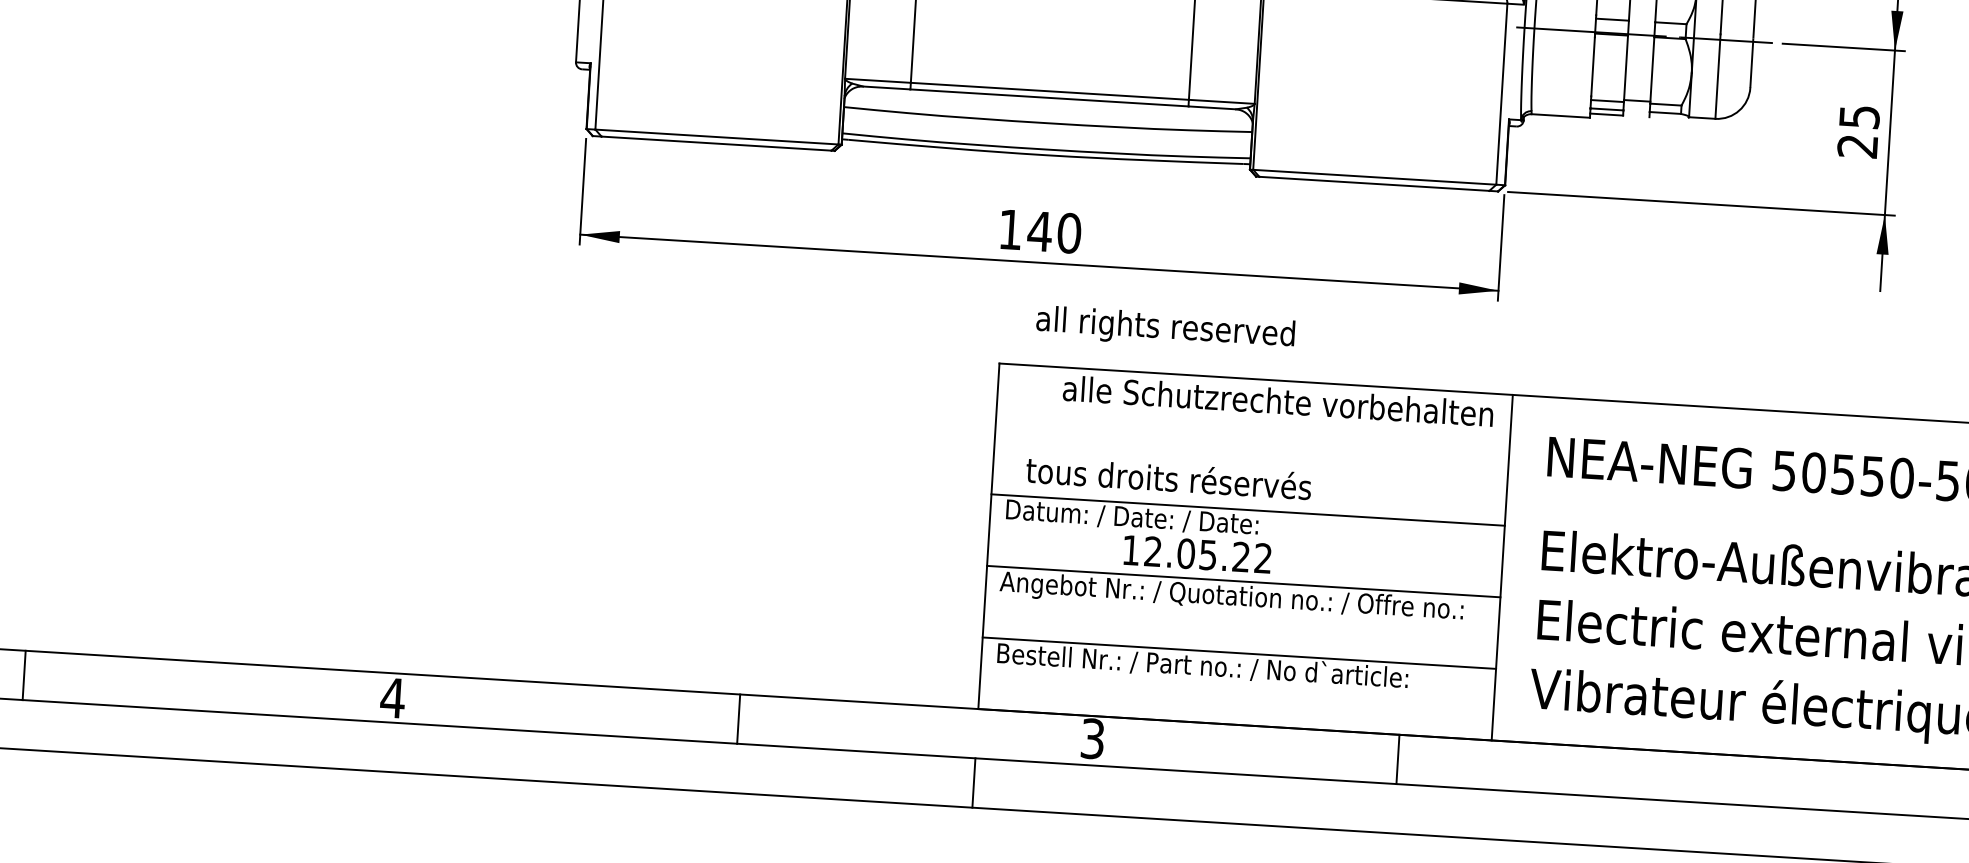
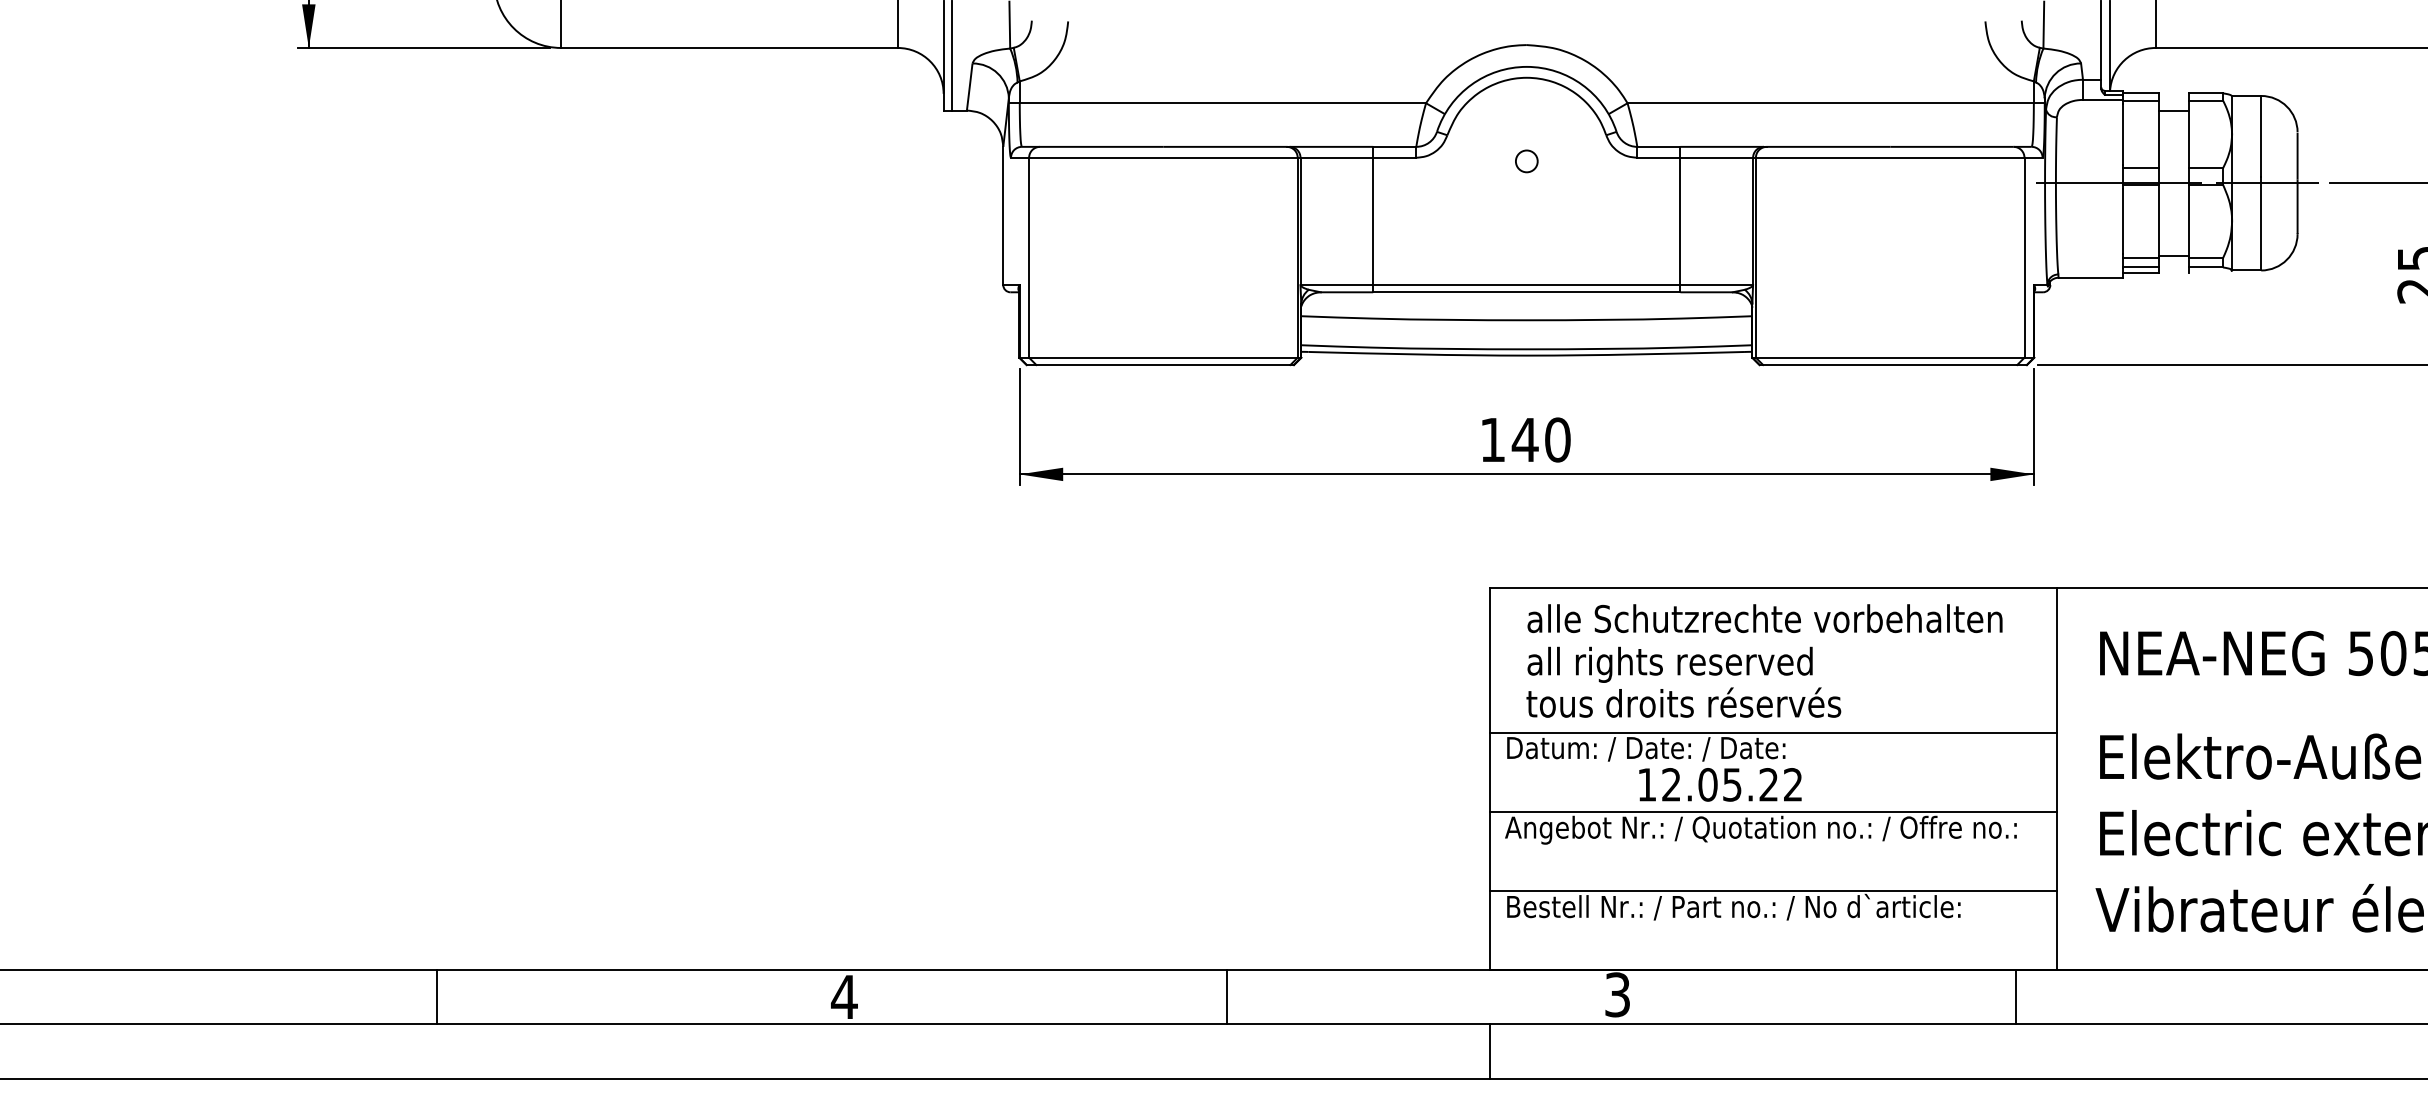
text: (1165, 328) -> (1669, 664), moved
text: (1277, 400) -> (1764, 618), moved
line: (1397, 758) -> (2015, 996), moved

